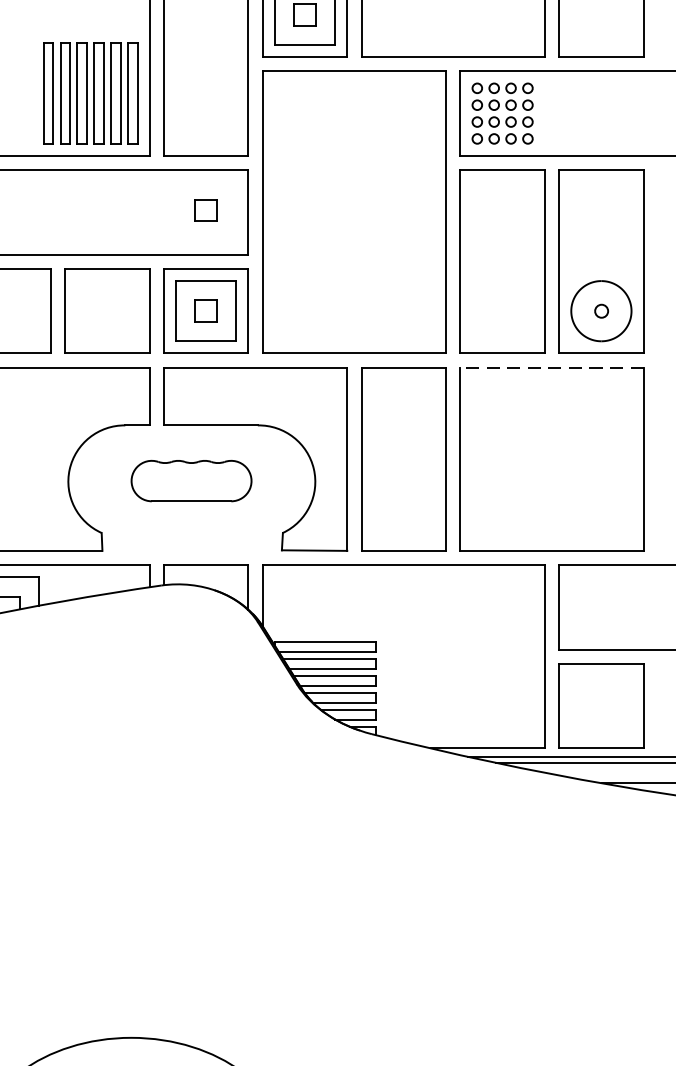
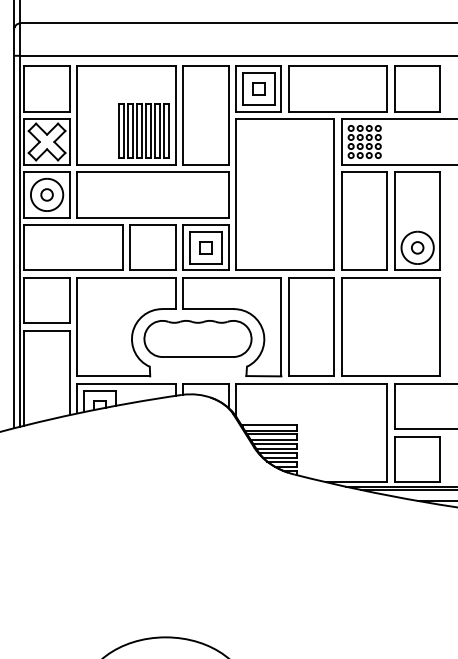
part: (205, 209) -> (205, 193), removed
circle: (601, 310) -> (417, 247), size x1.67
line: (550, 368) -> (390, 278), dashed -> solid
part: (190, 480) -> (197, 338), size x1.67

